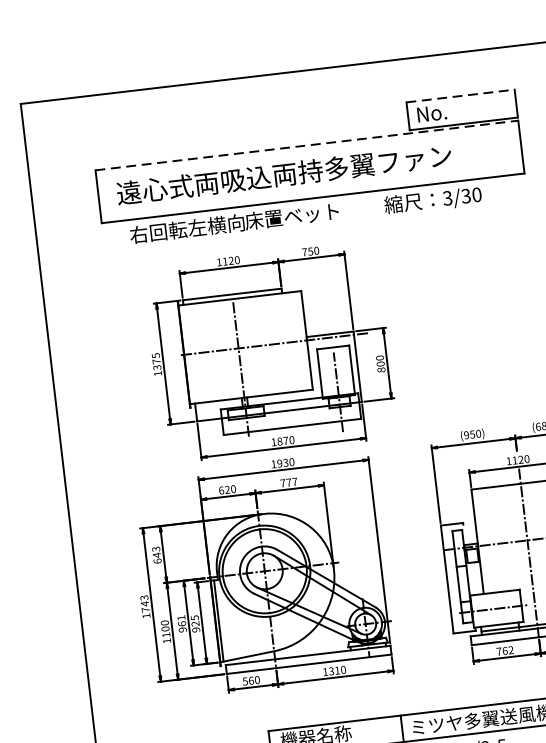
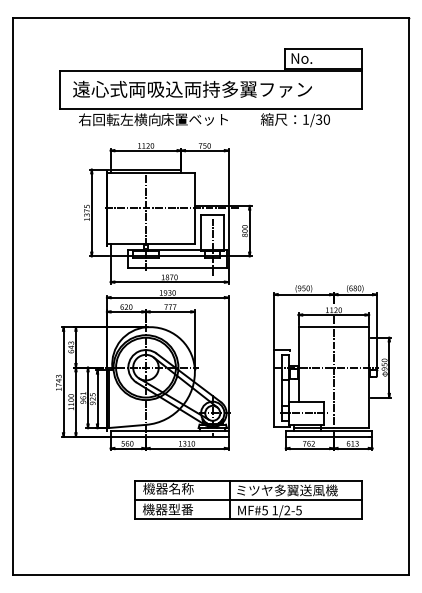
line: (460, 95) -> (323, 48), dashed -> solid
line: (307, 145) -> (211, 70), dashed -> solid
text: (447, 198) -> (305, 119), 3/30 -> 1/30

